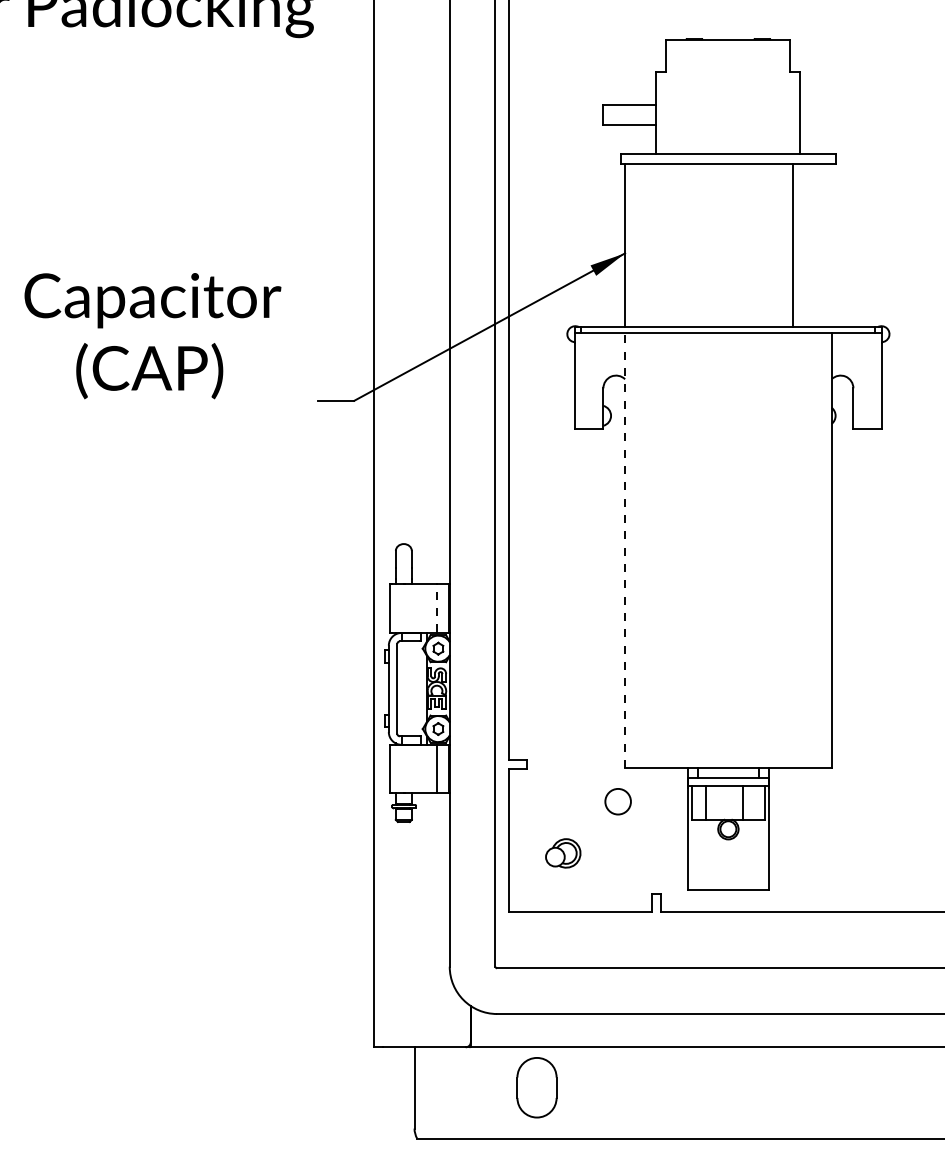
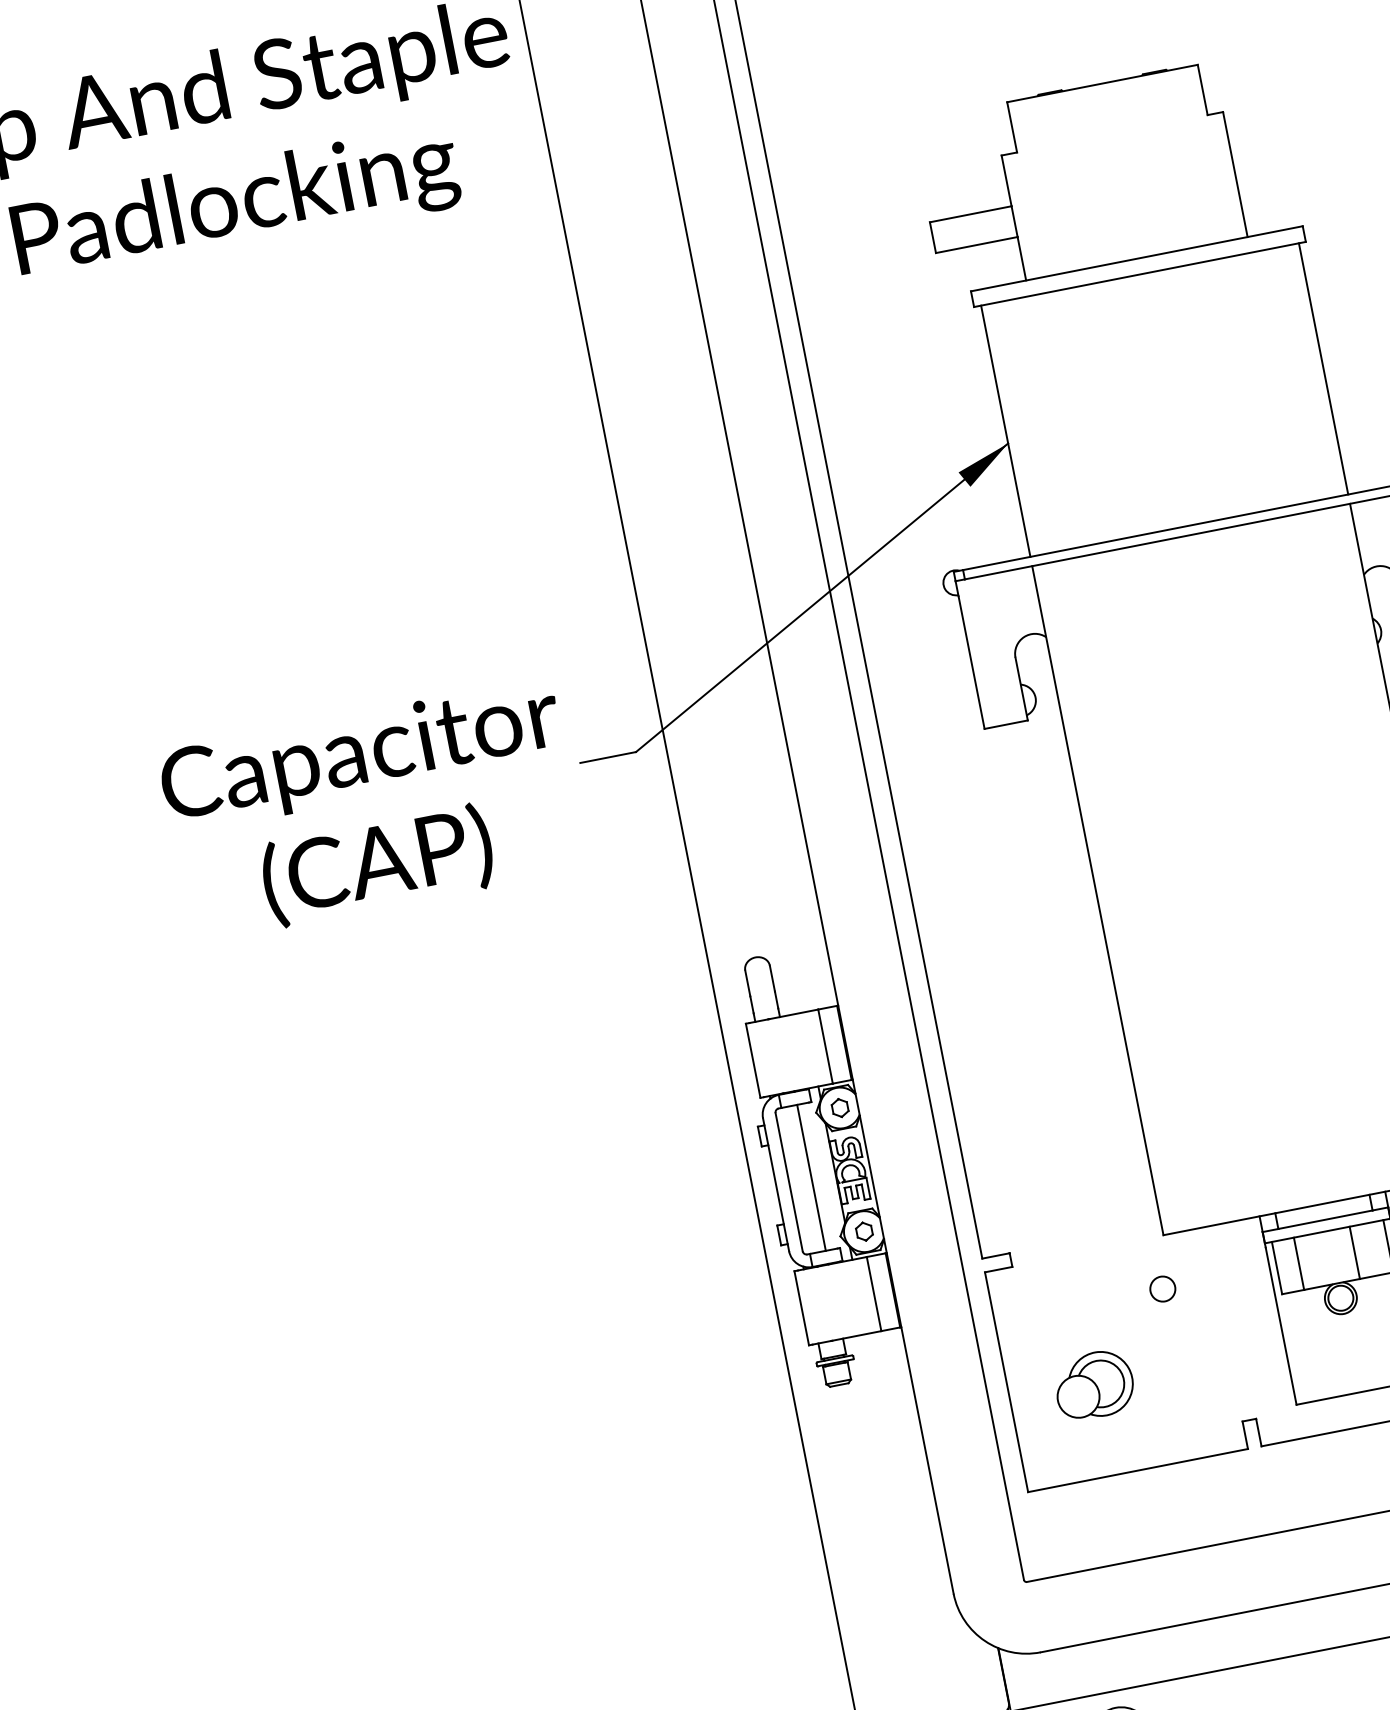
line: (792, 245) -> (1323, 369), moved
text: (152, 336) -> (371, 811), moved
line: (625, 550) -> (1098, 900), dashed -> solid
line: (436, 607) -> (824, 1045), dashed -> solid
line: (411, 688) -> (810, 1177), added
circle: (617, 801) -> (1161, 1289), size x0.62
part: (562, 853) -> (1092, 1385), size x1.43

